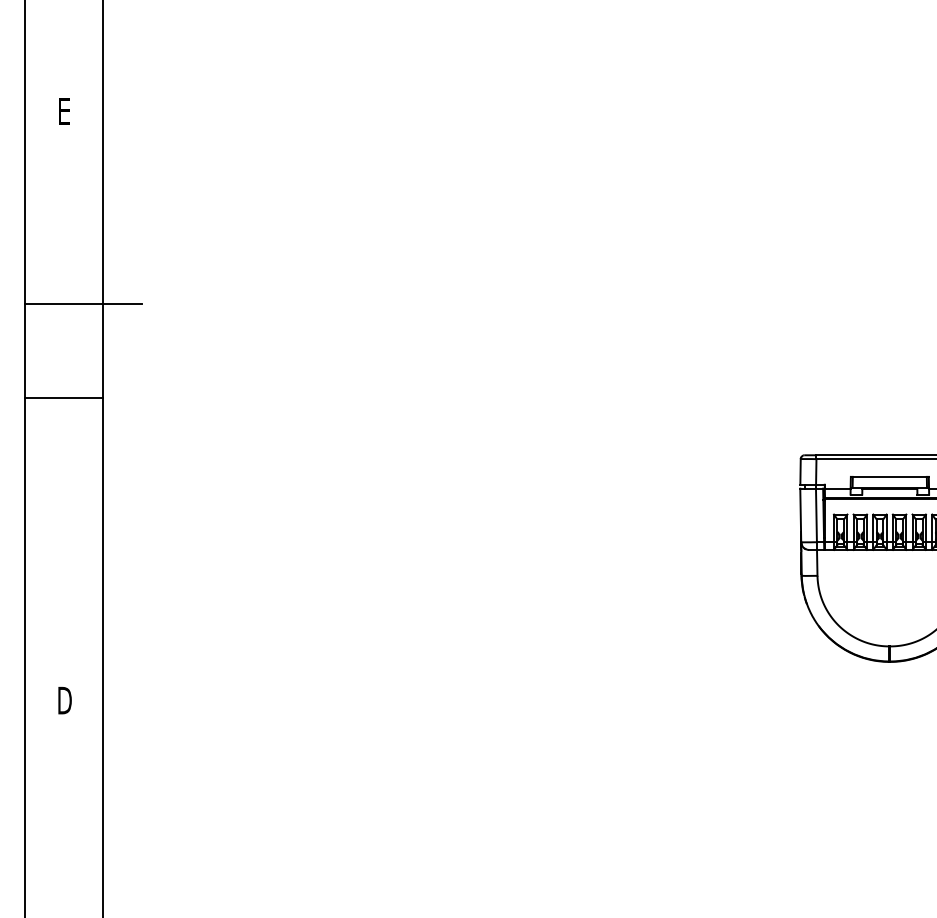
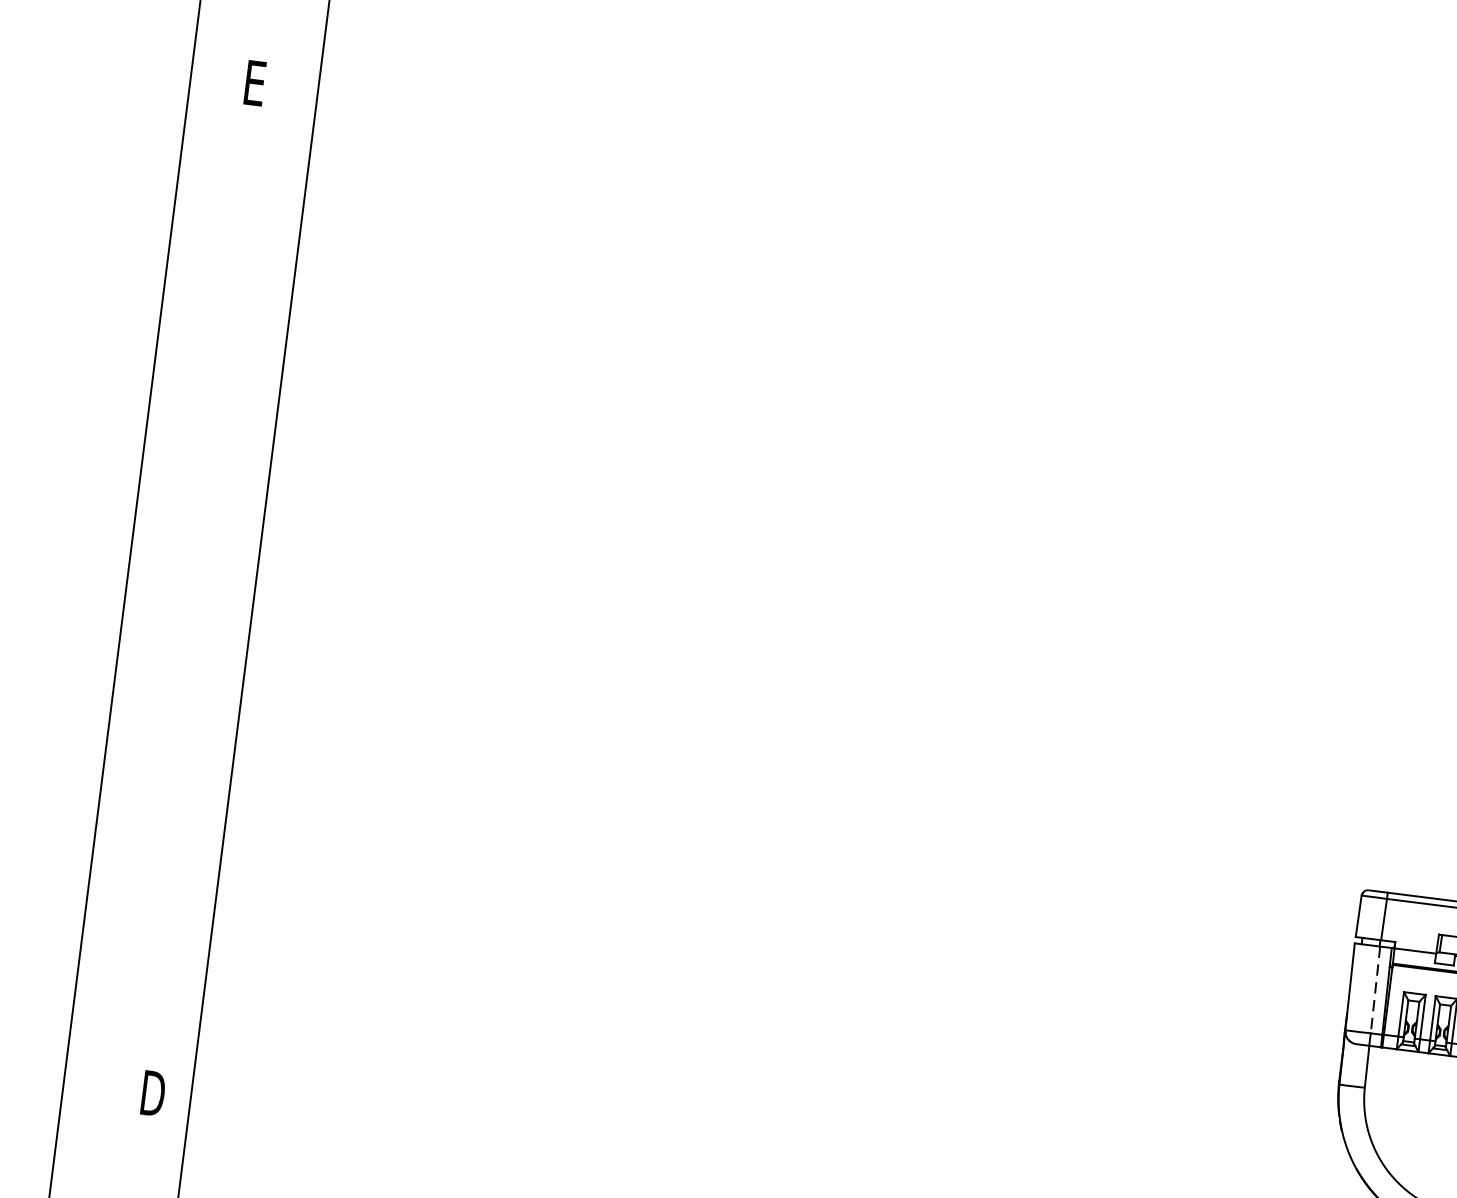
text: (64, 111) -> (255, 83), moved
line: (83, 304) -> (234, 499), removed
line: (63, 398) -> (182, 647), removed
line: (816, 515) -> (1375, 990), solid -> dashed
text: (64, 700) -> (152, 1093), moved

